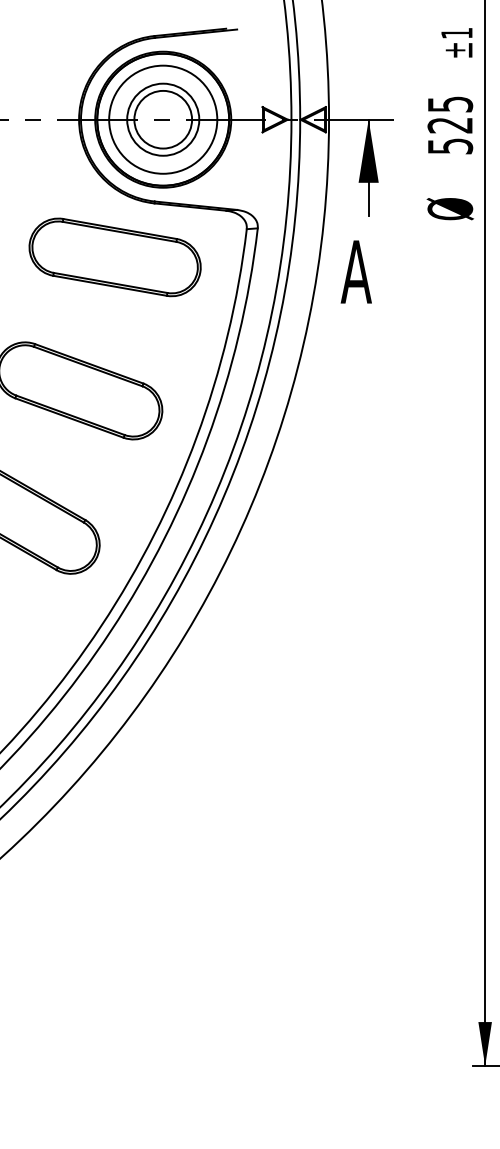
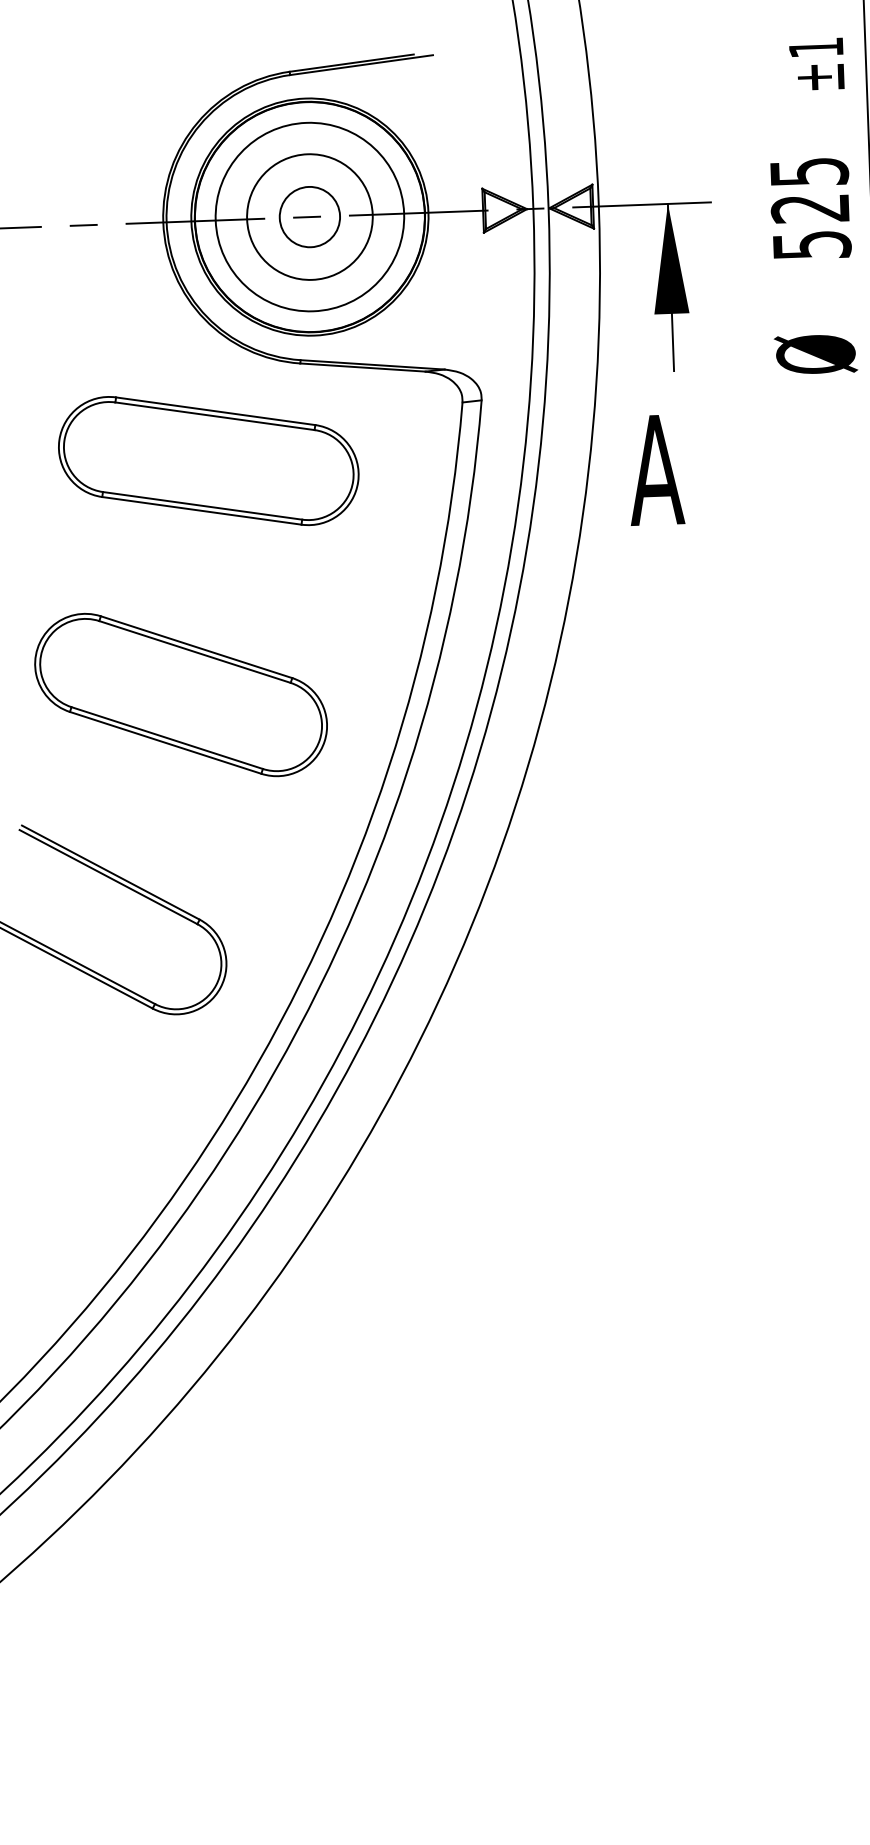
circle: (163, 119) -> (310, 216), size x0.6
part: (114, 257) -> (207, 461), moved

